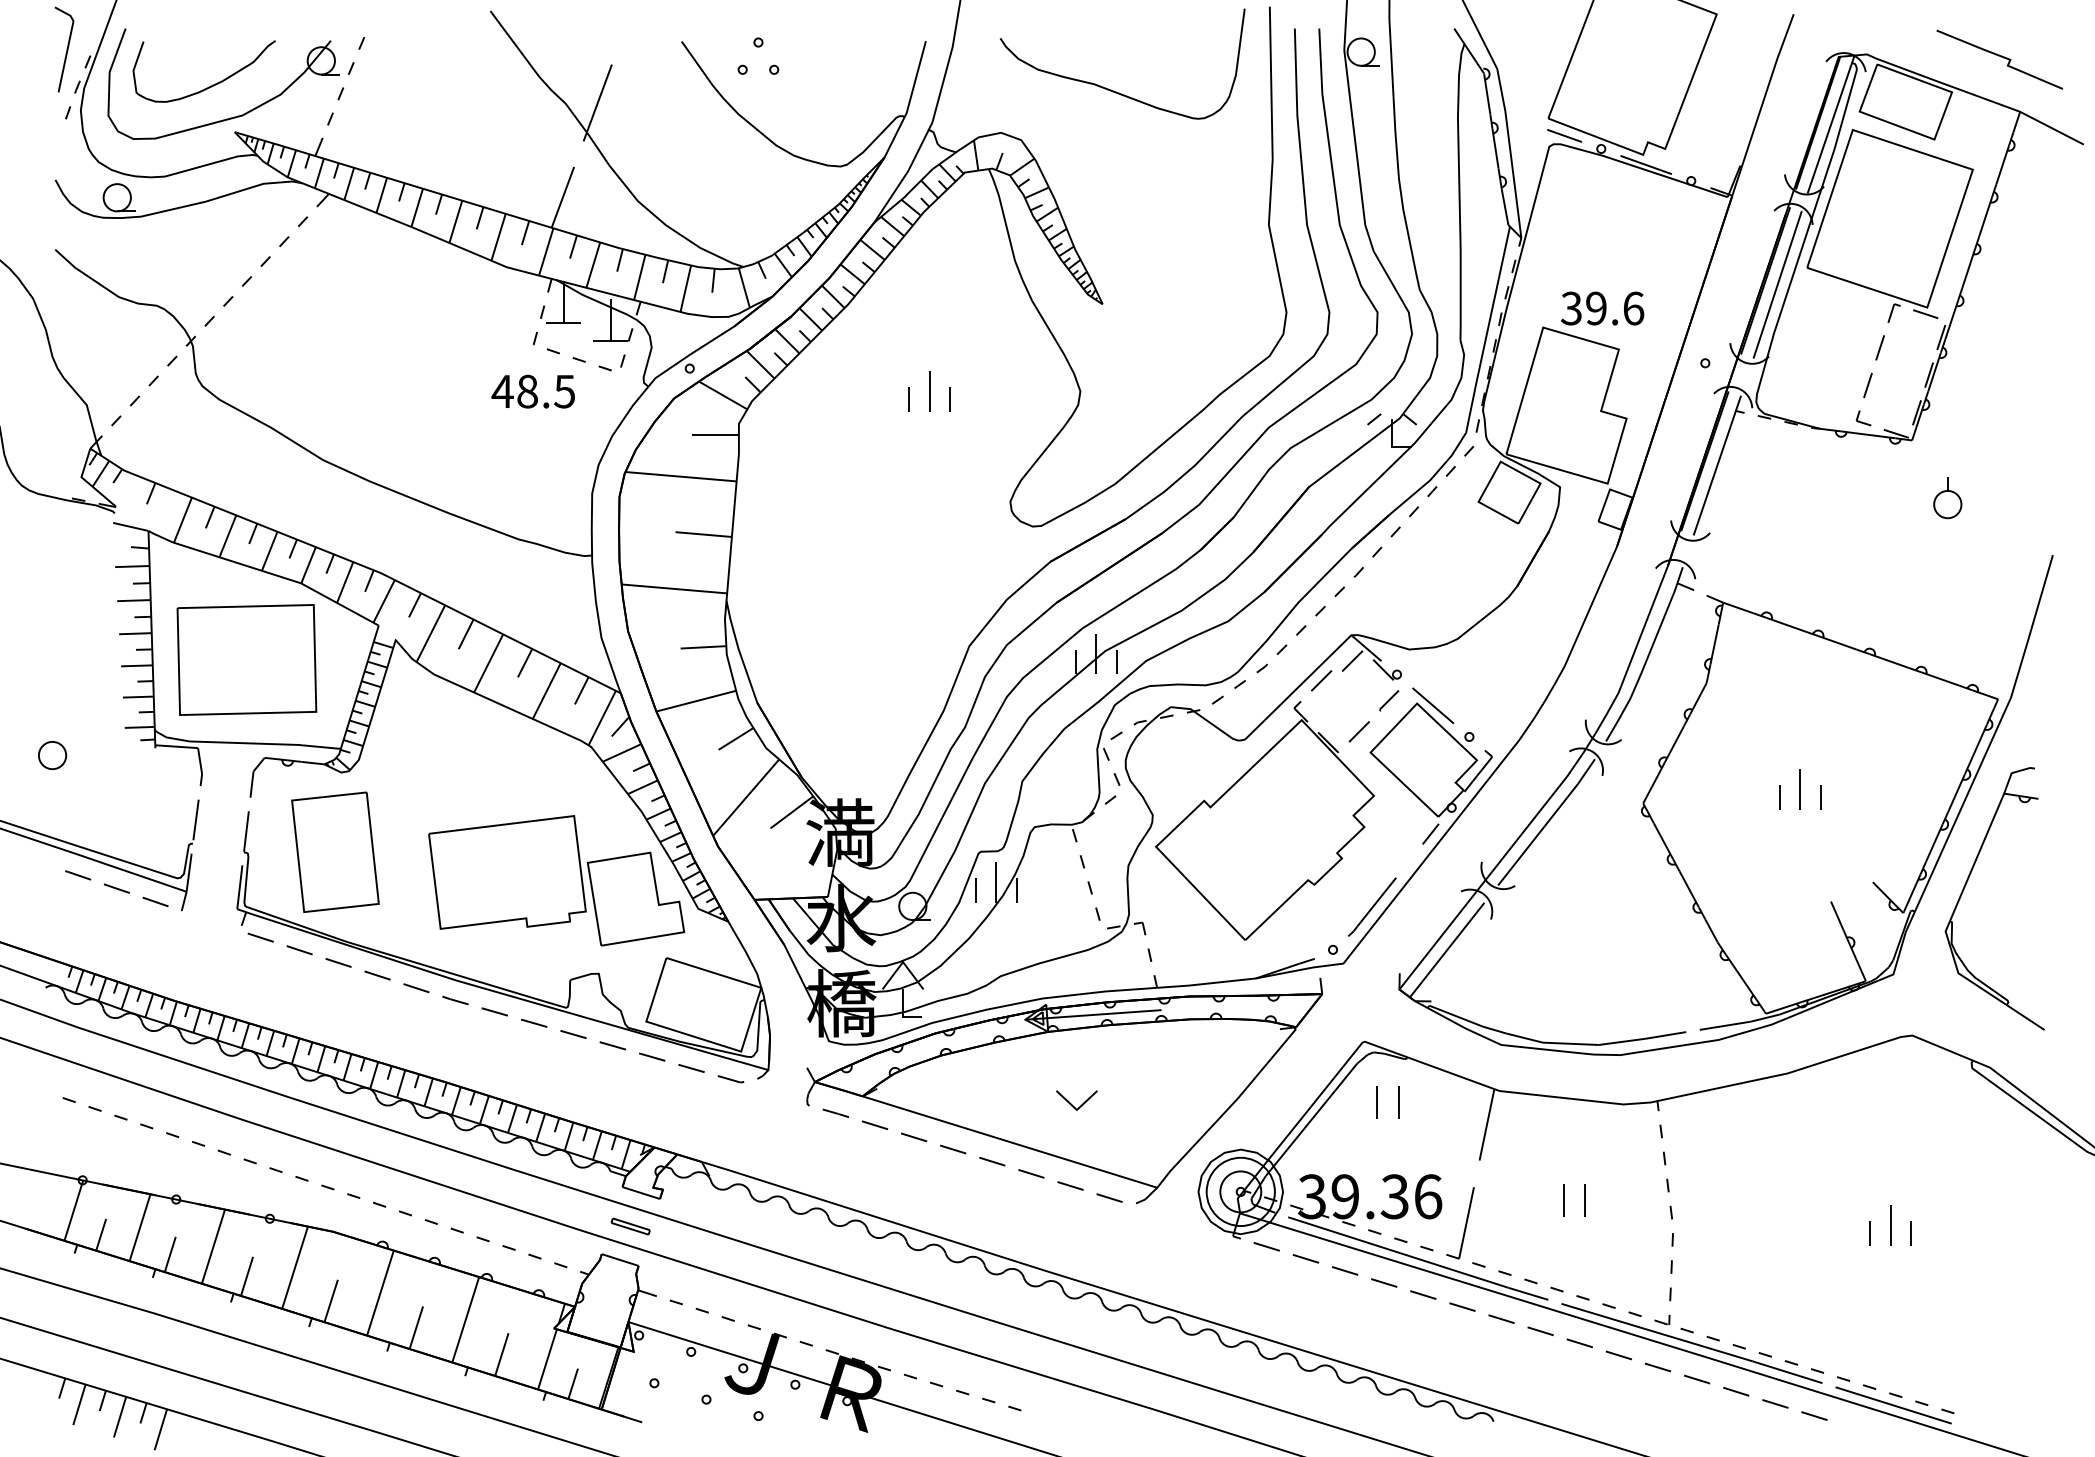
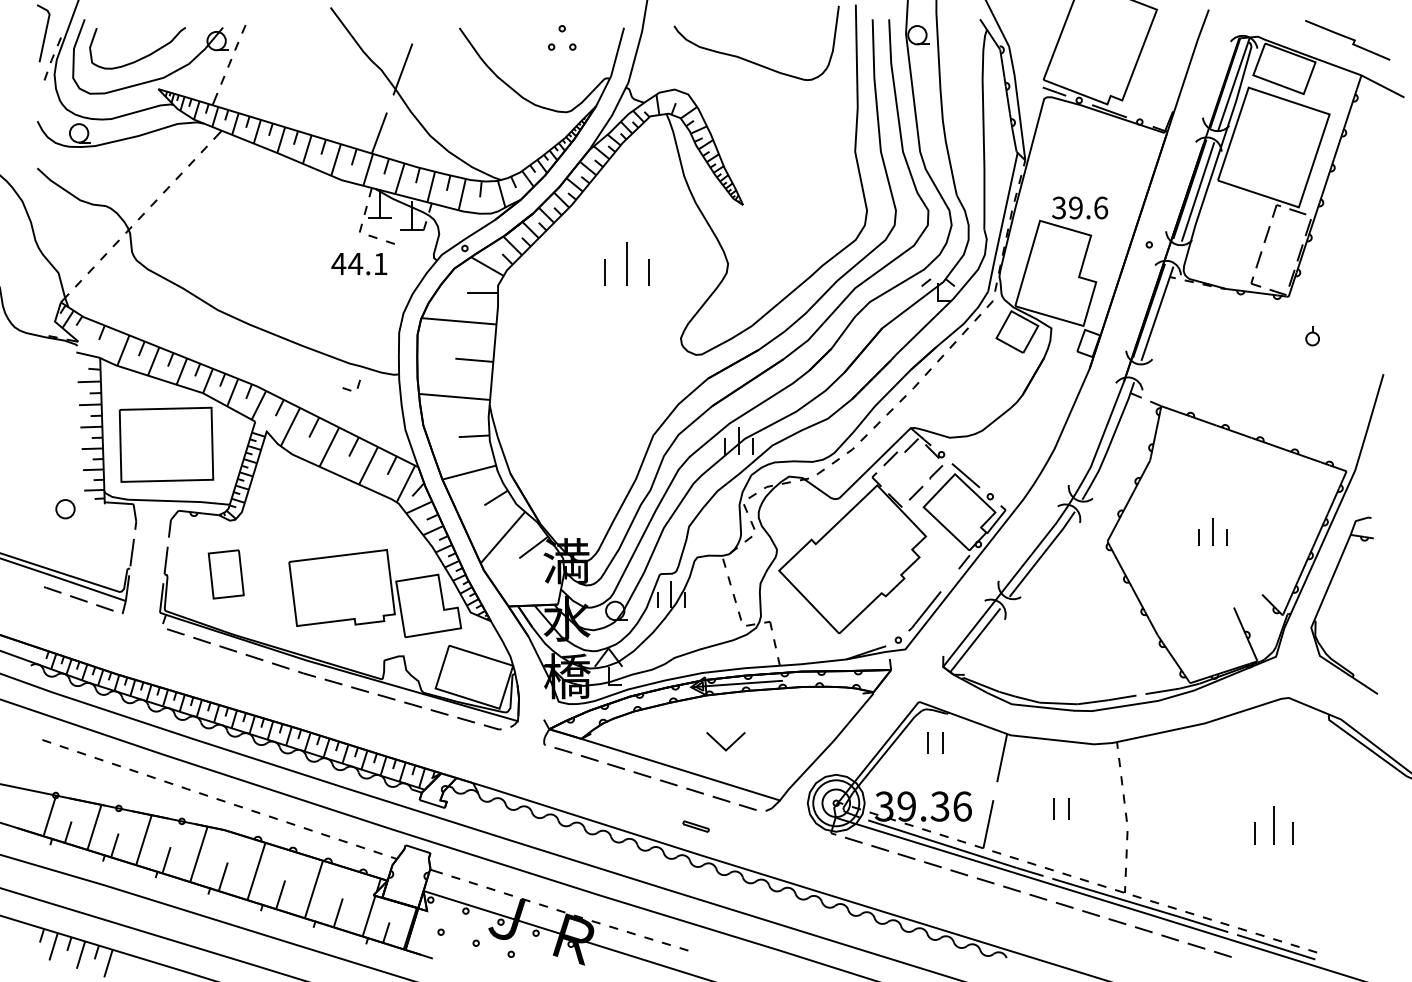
part: (758, 55) -> (562, 37), moved
part: (611, 362) -> (351, 385), moved
text: (545, 390) -> (367, 263), 48.5 -> 44.1
part: (929, 390) -> (626, 263), size x1.6
part: (1947, 499) -> (1312, 336), size x0.7
part: (52, 755) -> (65, 509), moved
part: (335, 852) -> (226, 574), size x0.6
part: (1076, 1100) -> (725, 741), size x1.4
part: (1889, 1224) -> (1273, 825), size x1.4
part: (629, 1226) -> (695, 826), moved

